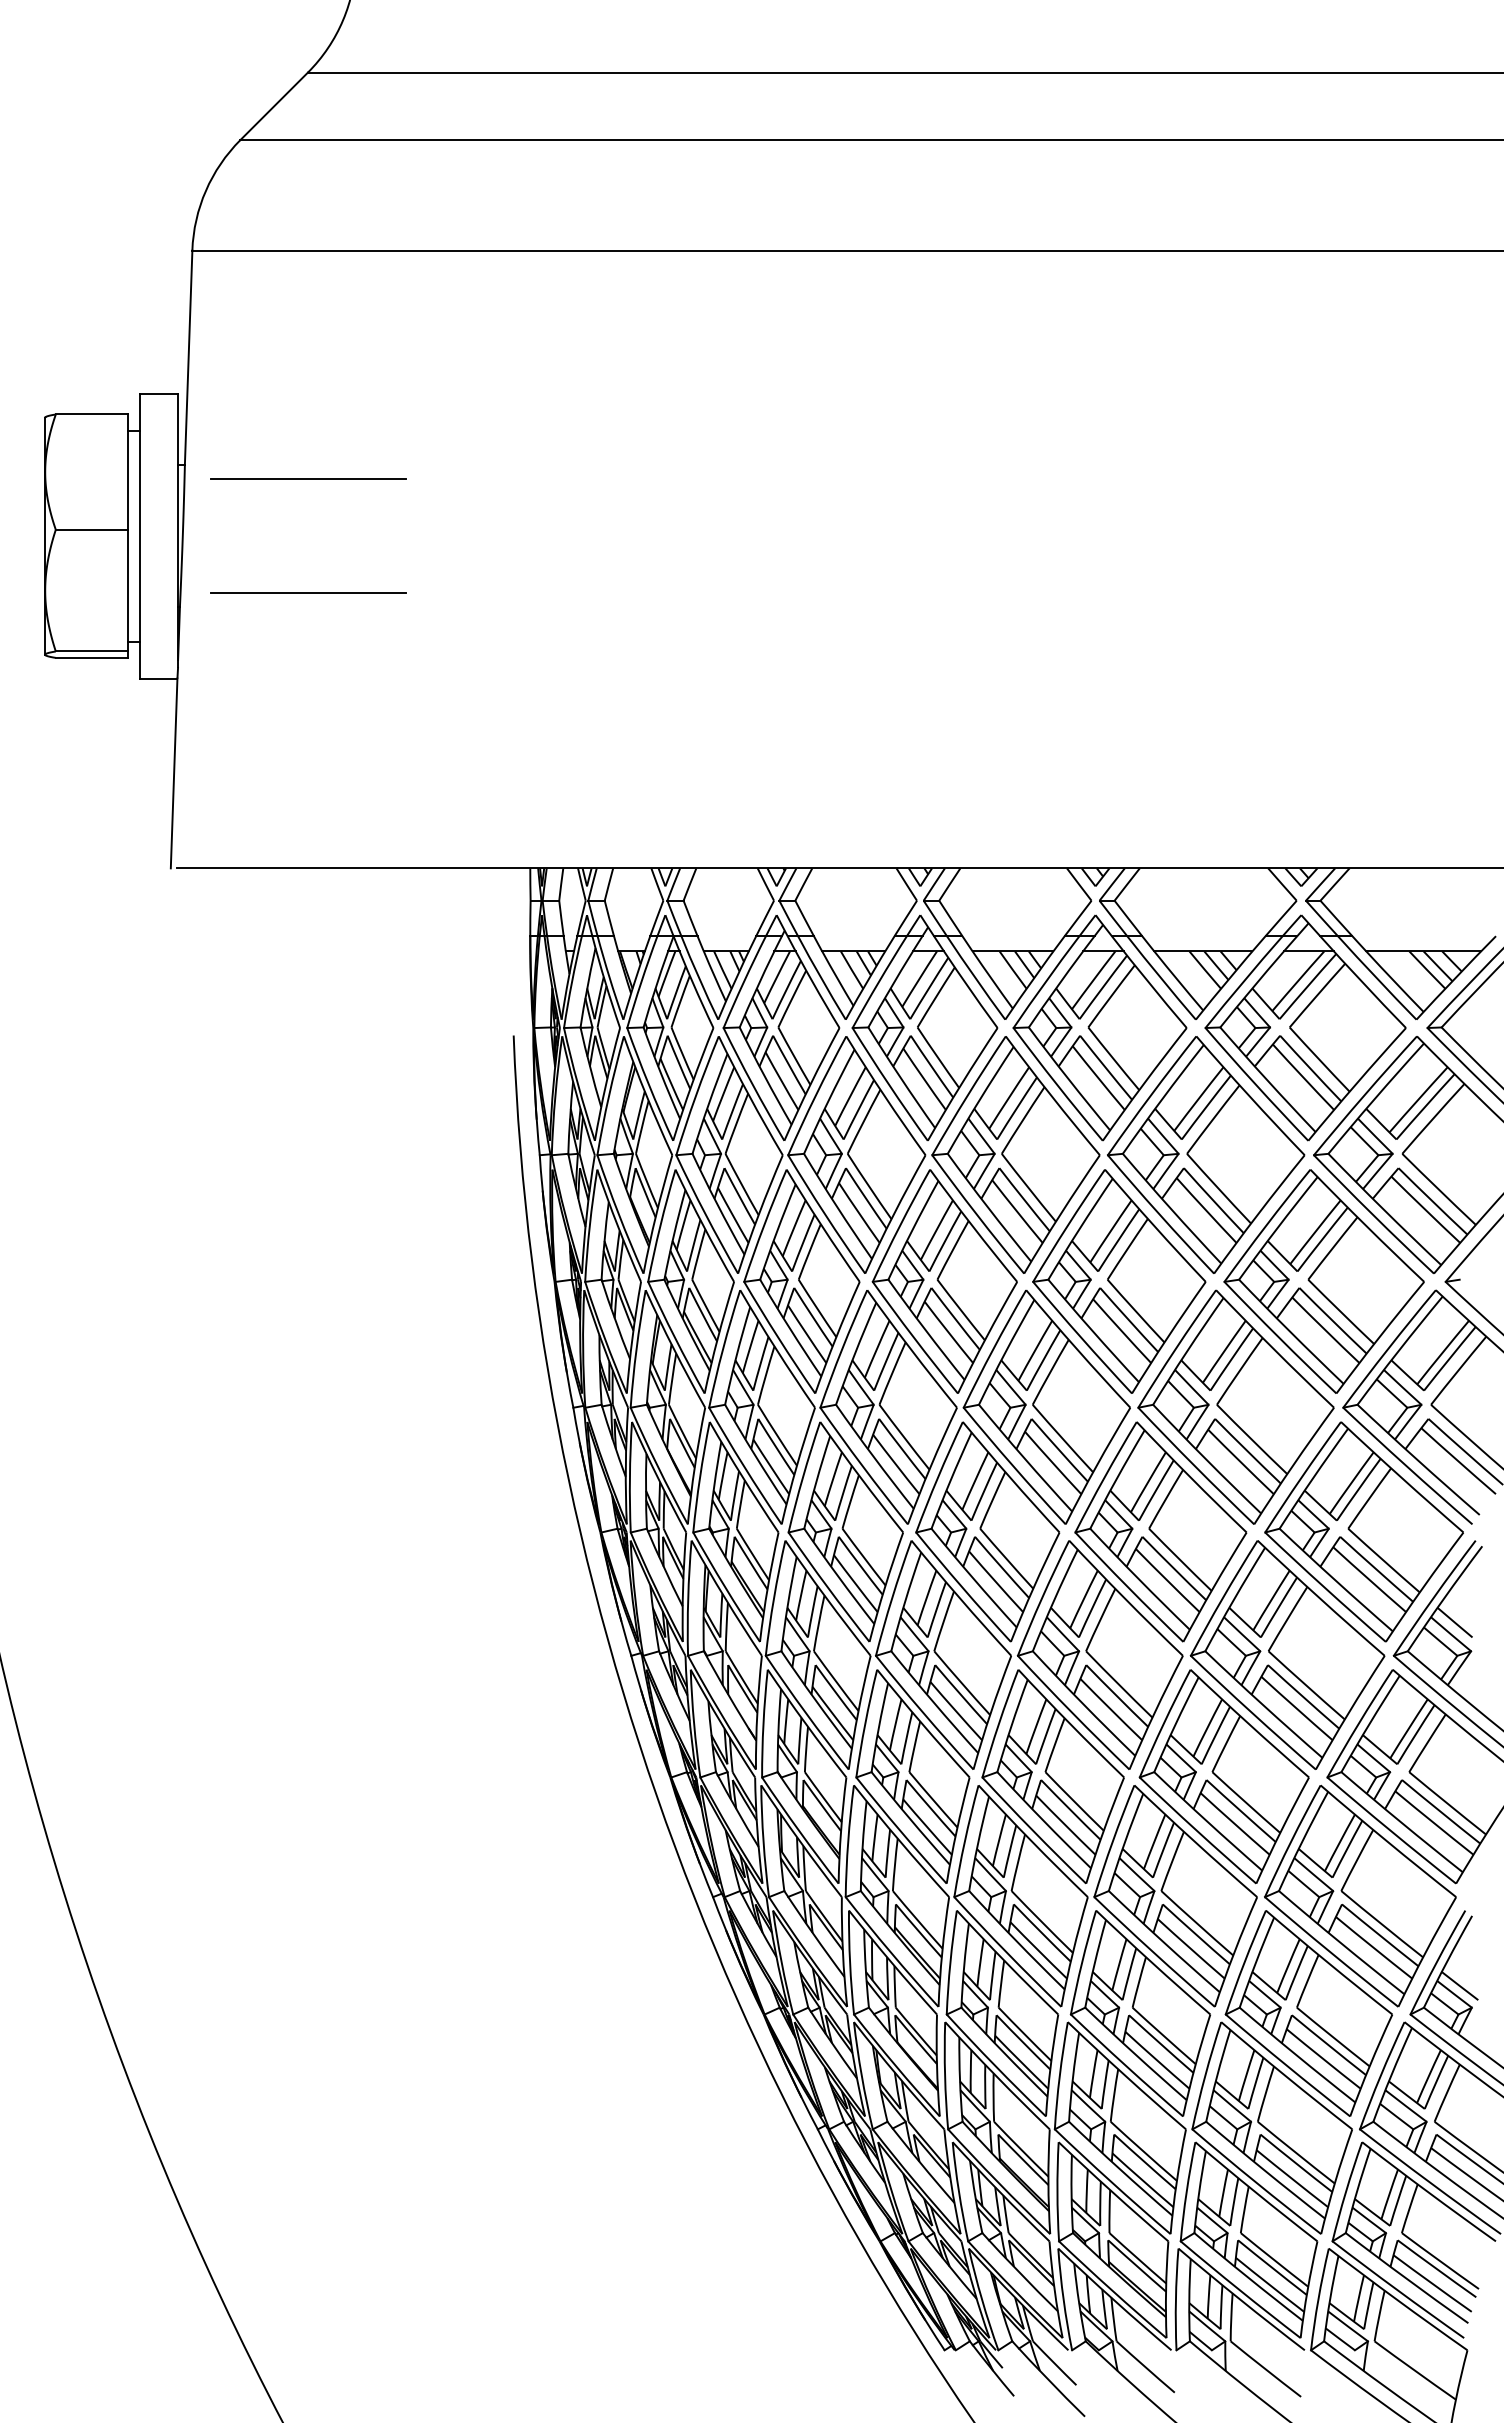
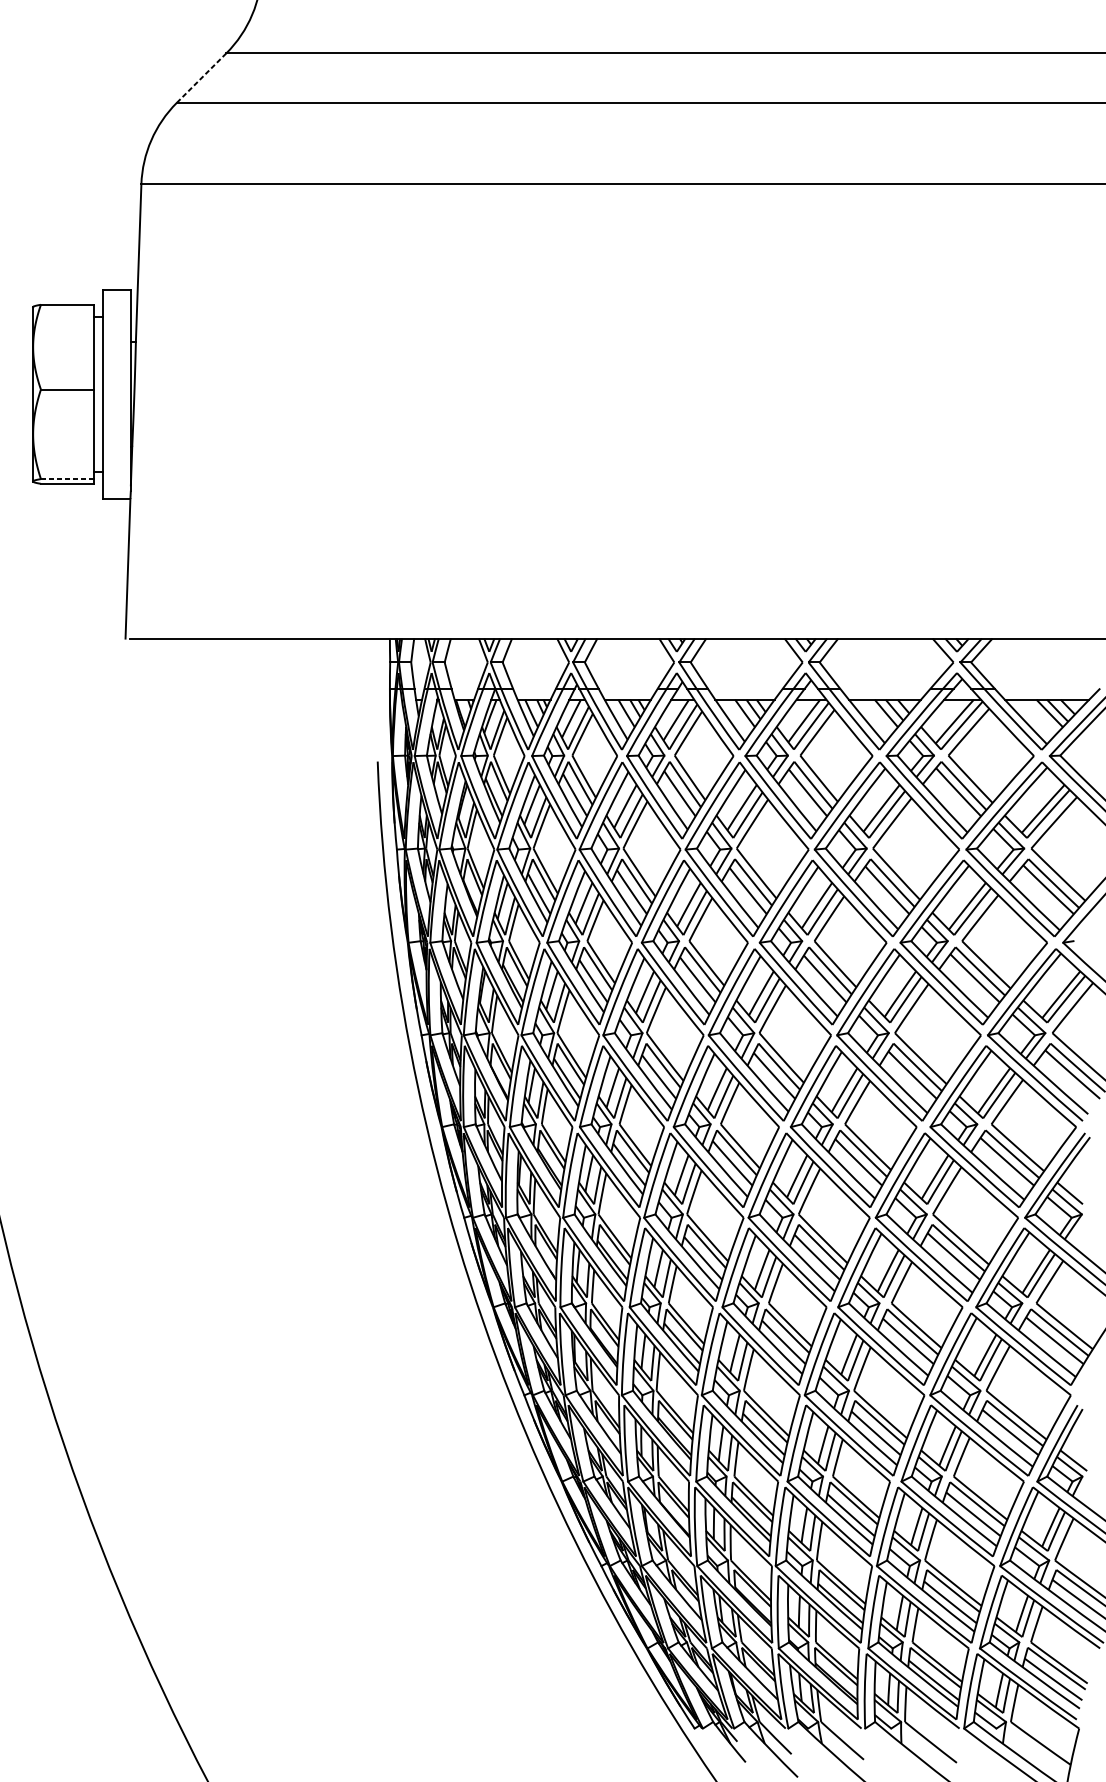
line: (274, 106) -> (201, 78), solid -> dashed
line: (308, 479) -> (226, 352), removed
line: (308, 593) -> (226, 436), removed
line: (91, 651) -> (67, 479), solid -> dashed

